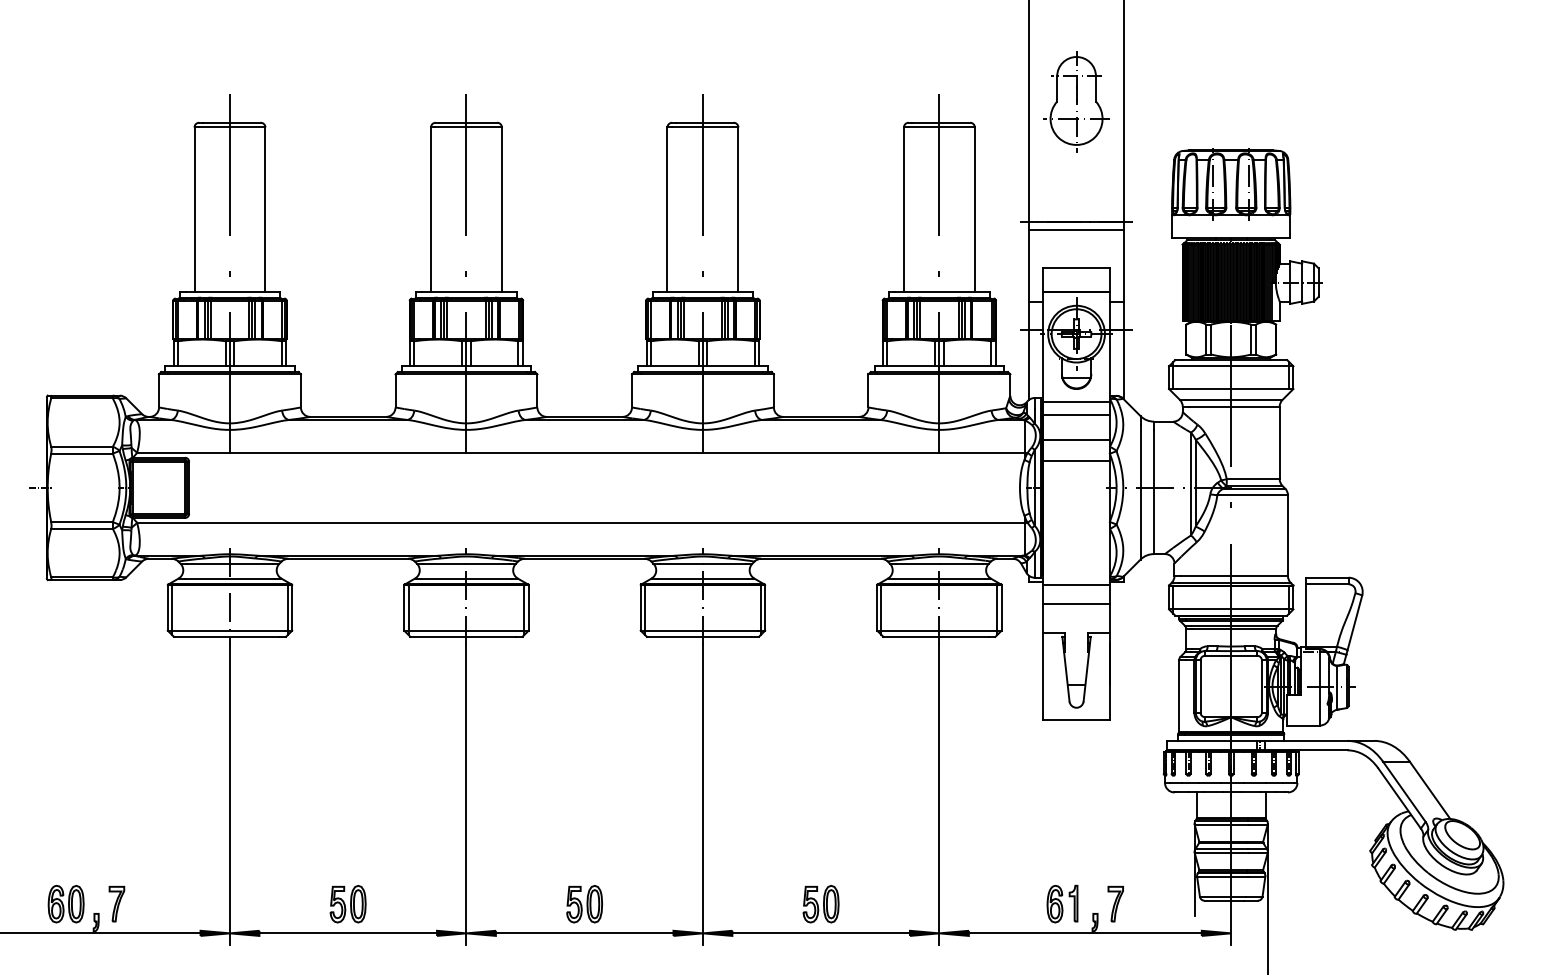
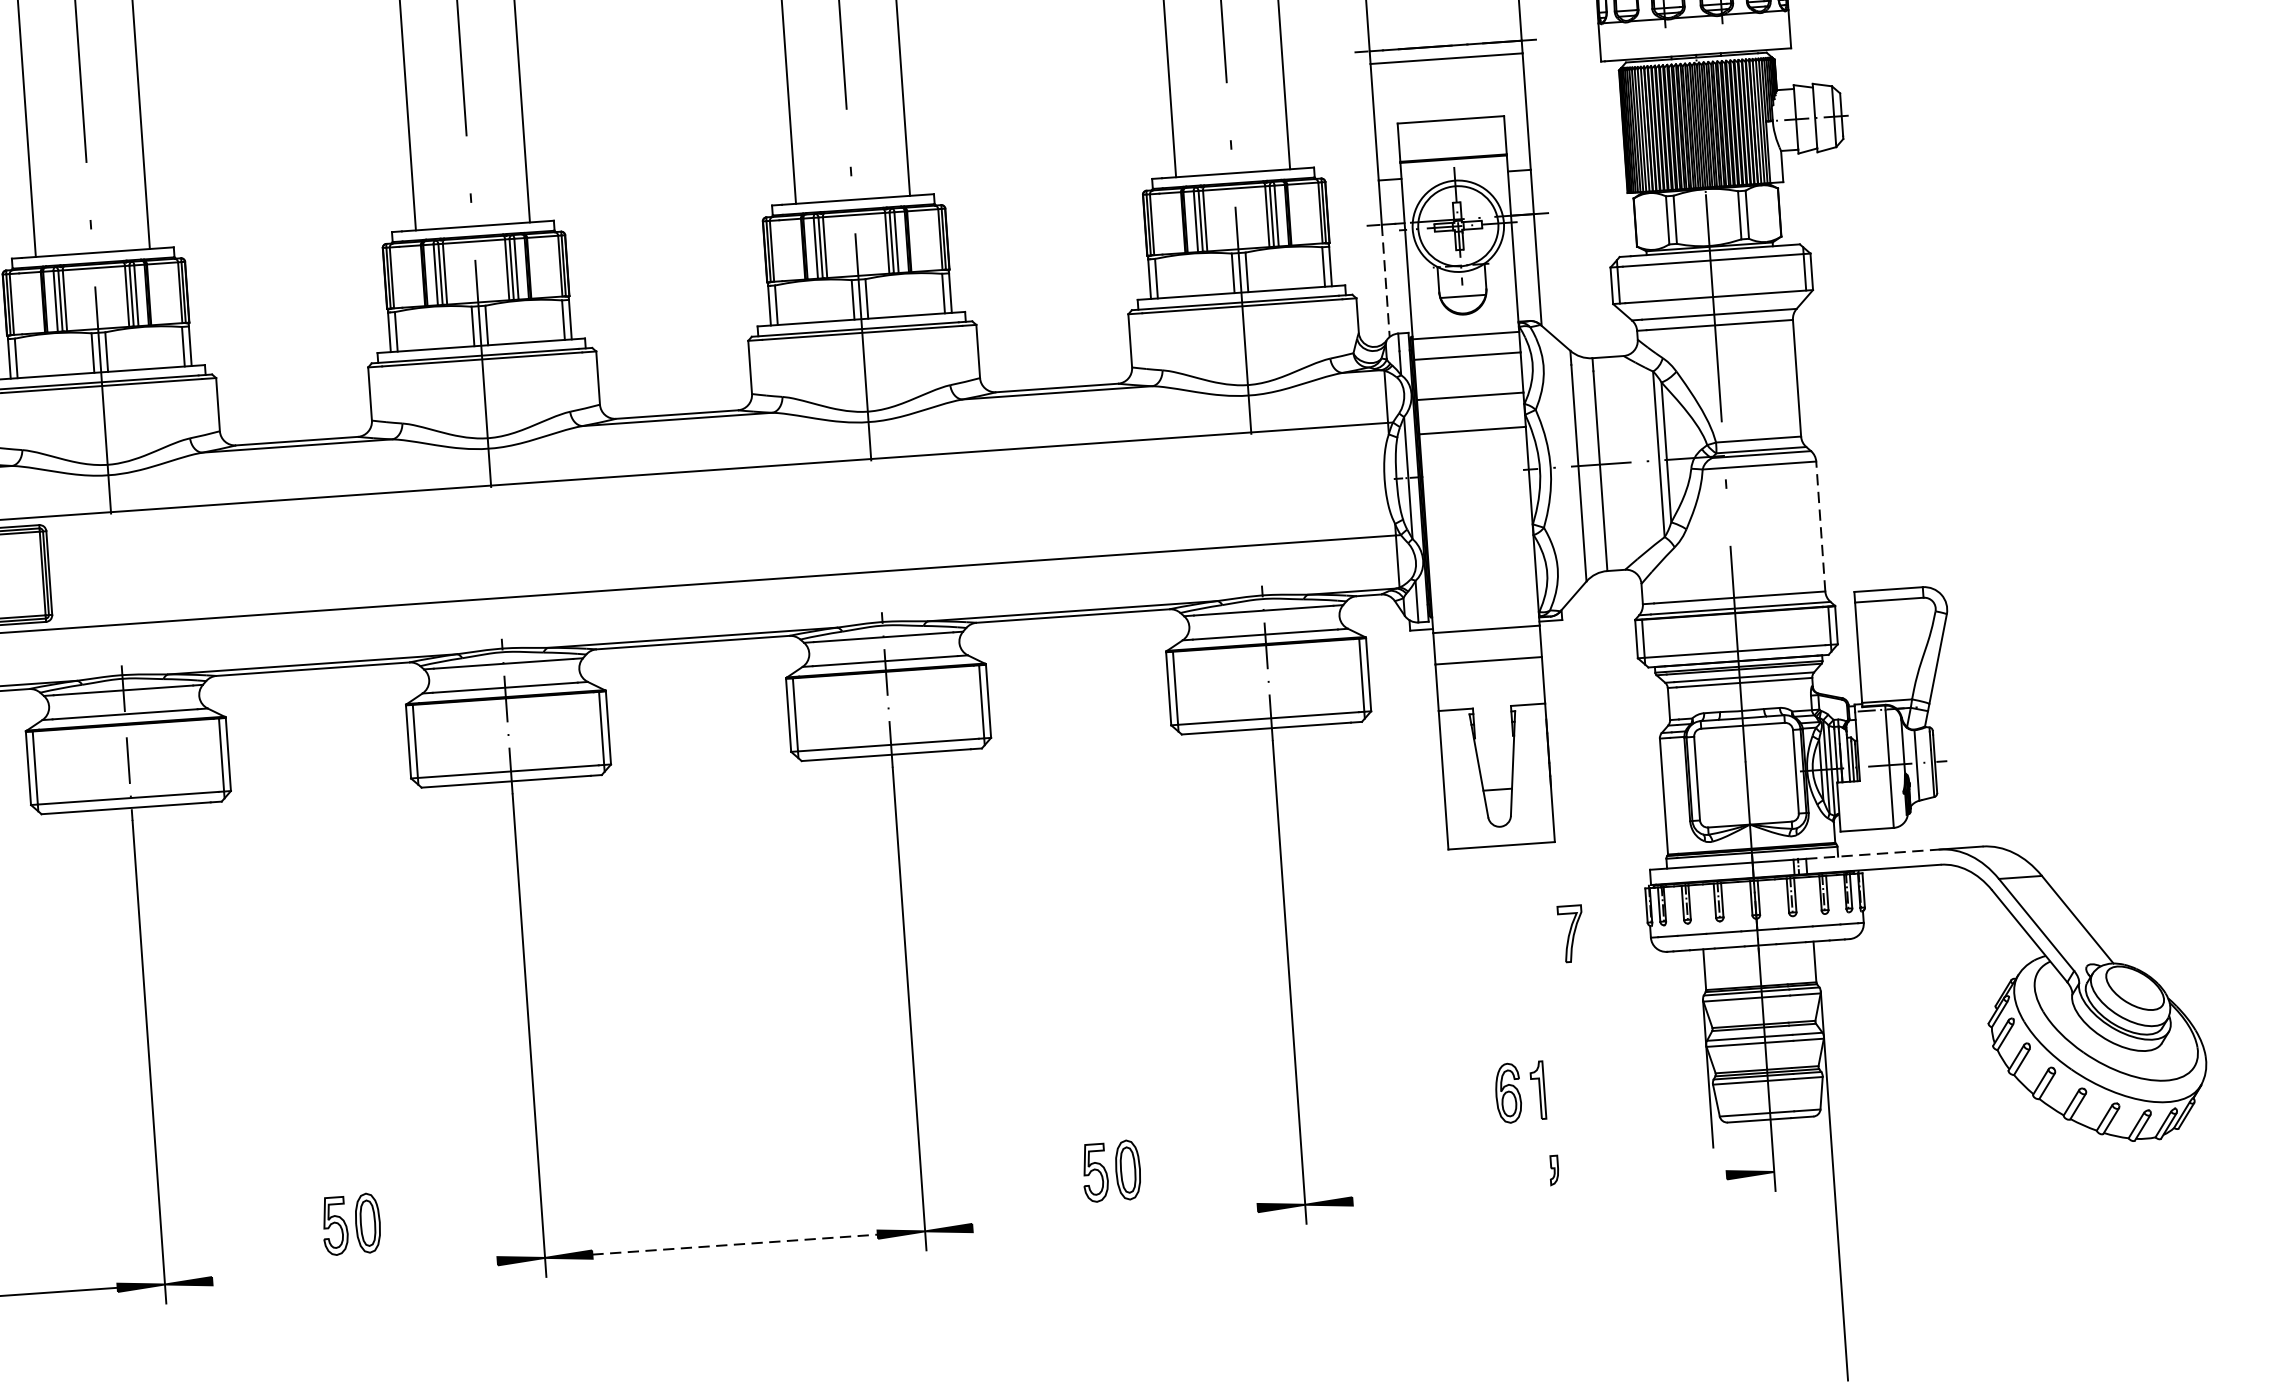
line: (1029, 364) -> (1386, 280), solid -> dashed
line: (1287, 535) -> (1819, 526), solid -> dashed
line: (1306, 740) -> (1873, 853), solid -> dashed
part: (1062, 903) -> (1520, 1091), moved
part: (1115, 903) -> (1570, 932), moved
part: (584, 904) -> (731, 1198), removed
line: (348, 933) -> (355, 1271), removed
line: (584, 933) -> (734, 1244), solid -> dashed
line: (820, 933) -> (1114, 1218), removed
line: (1084, 933) -> (1538, 1188), removed

